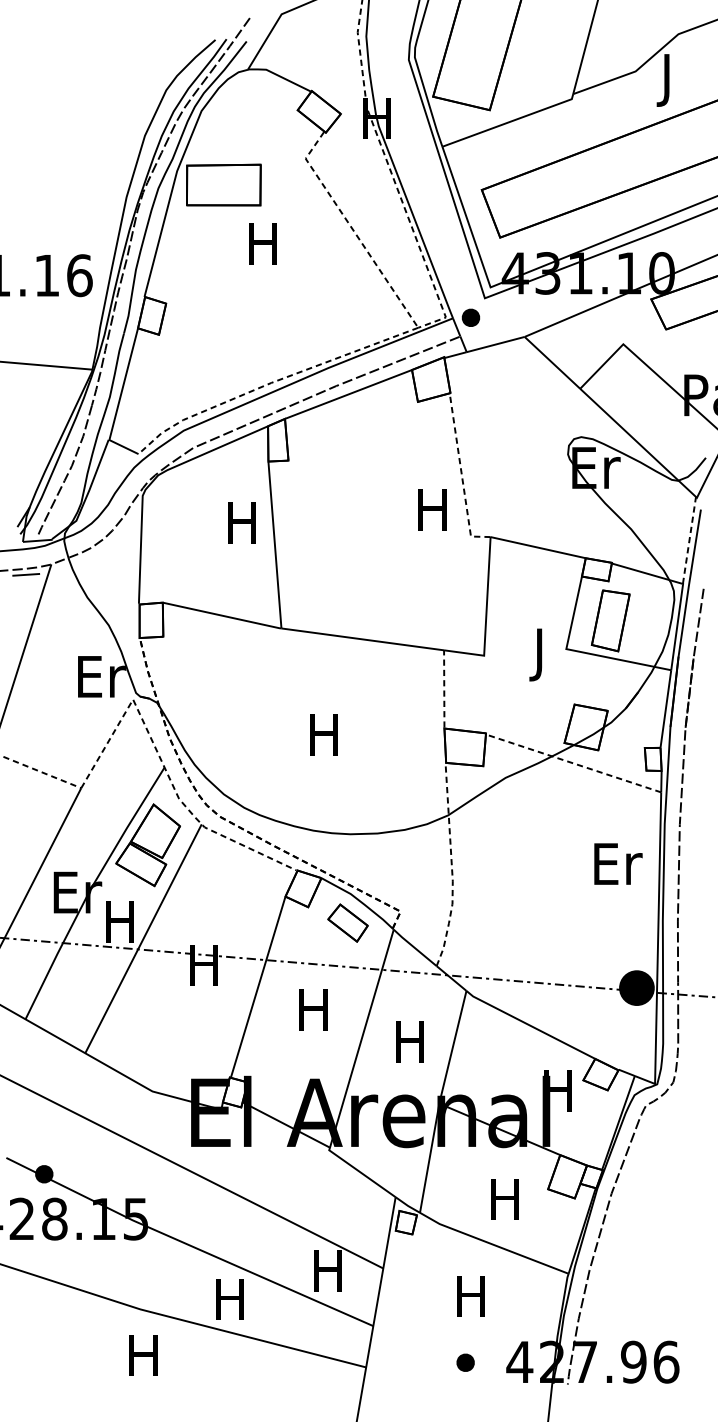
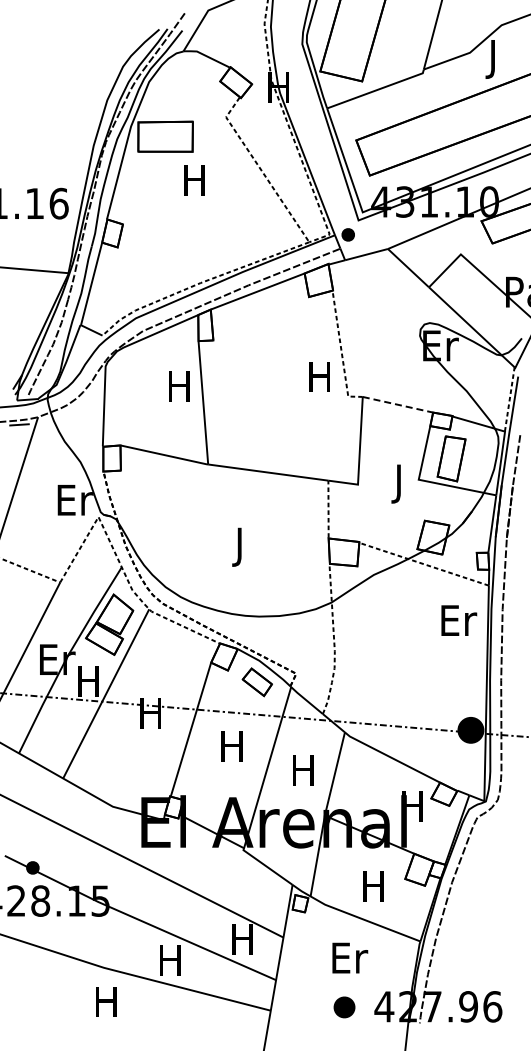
line: (538, 547) -> (398, 404), solid -> dashed
text: (323, 739) -> (239, 546), H -> J
text: (618, 863) -> (459, 620), moved
text: (473, 1295) -> (350, 957), H -> Er
part: (464, 1361) -> (343, 1006), size x1.6

